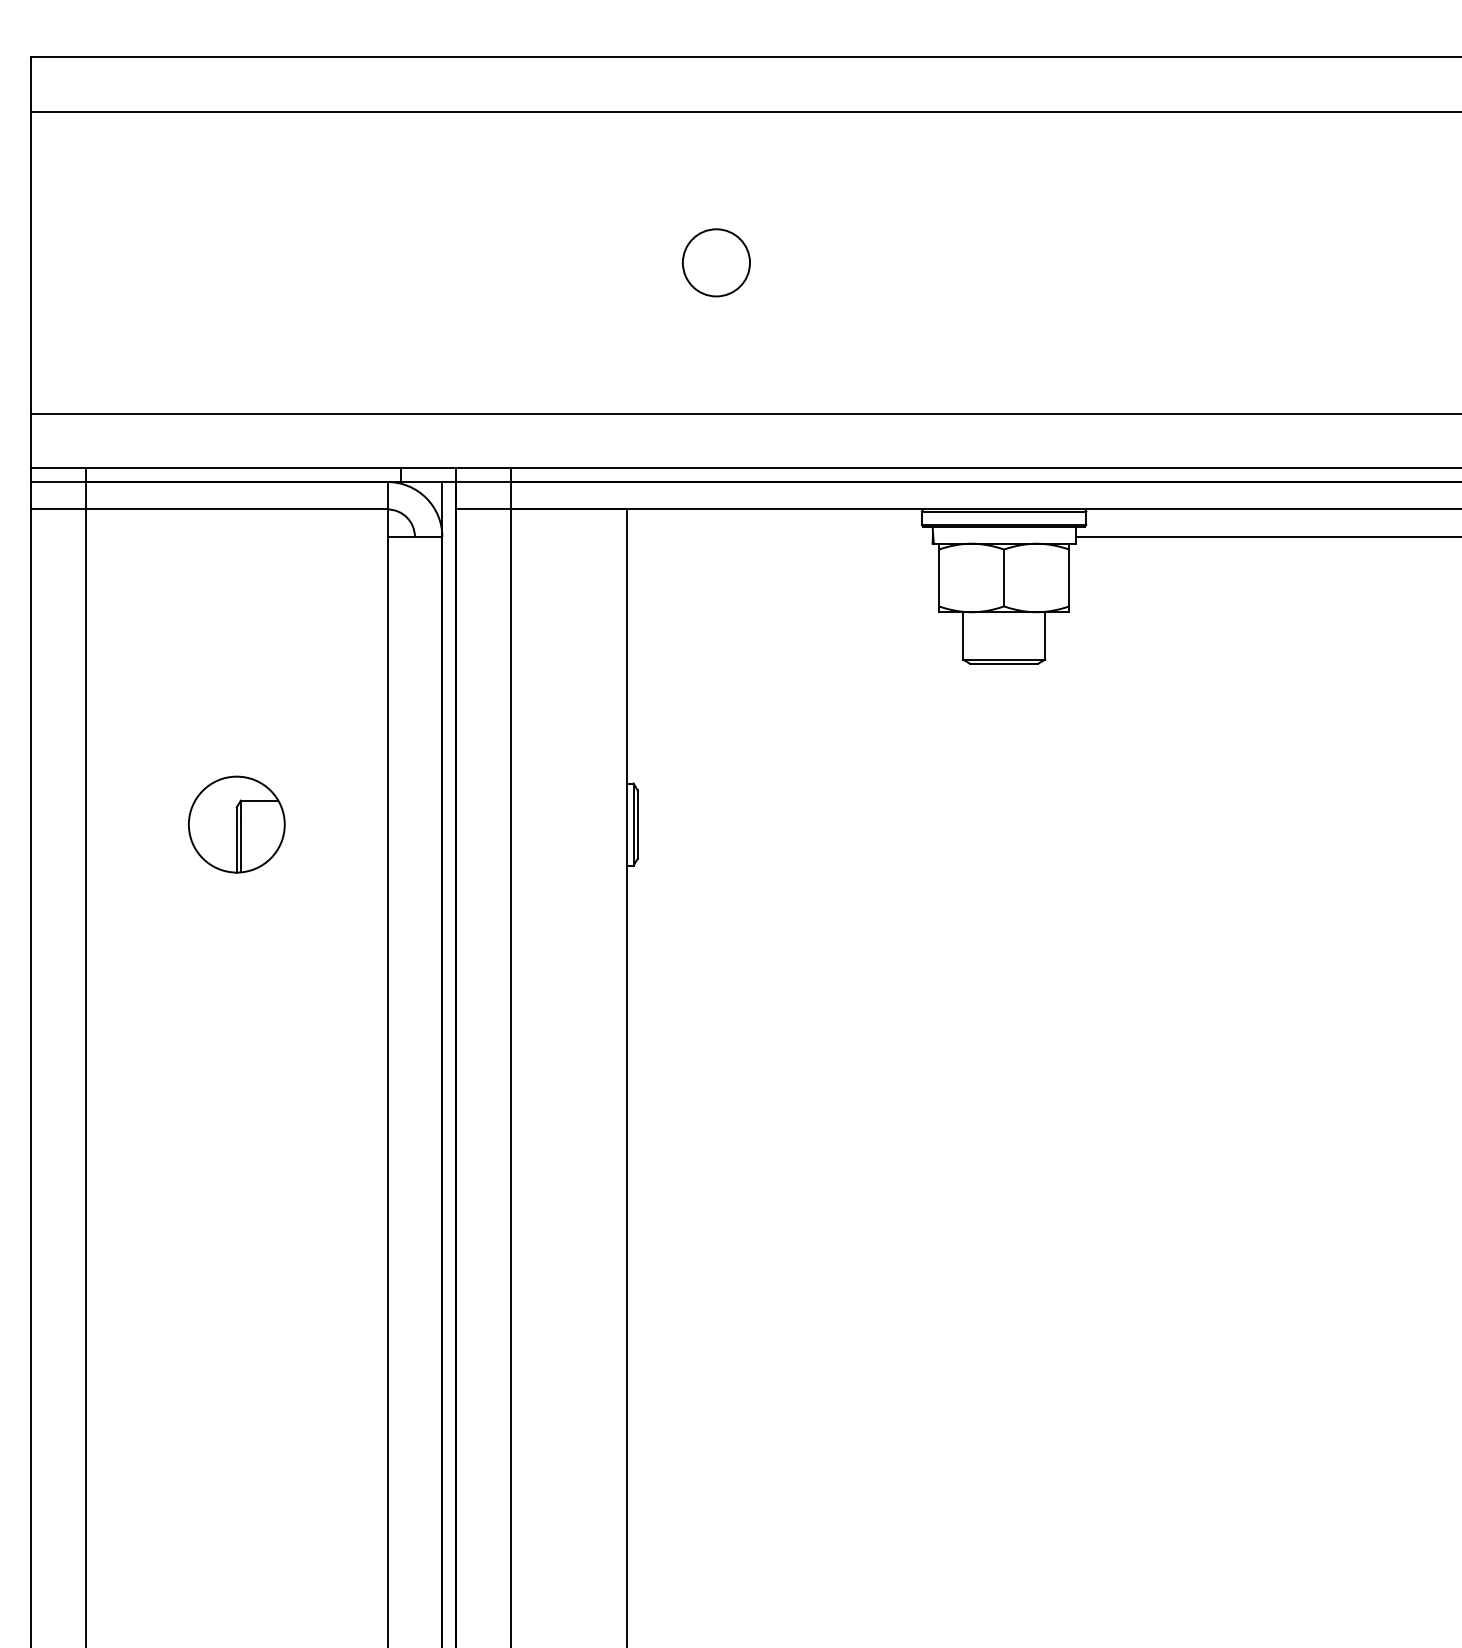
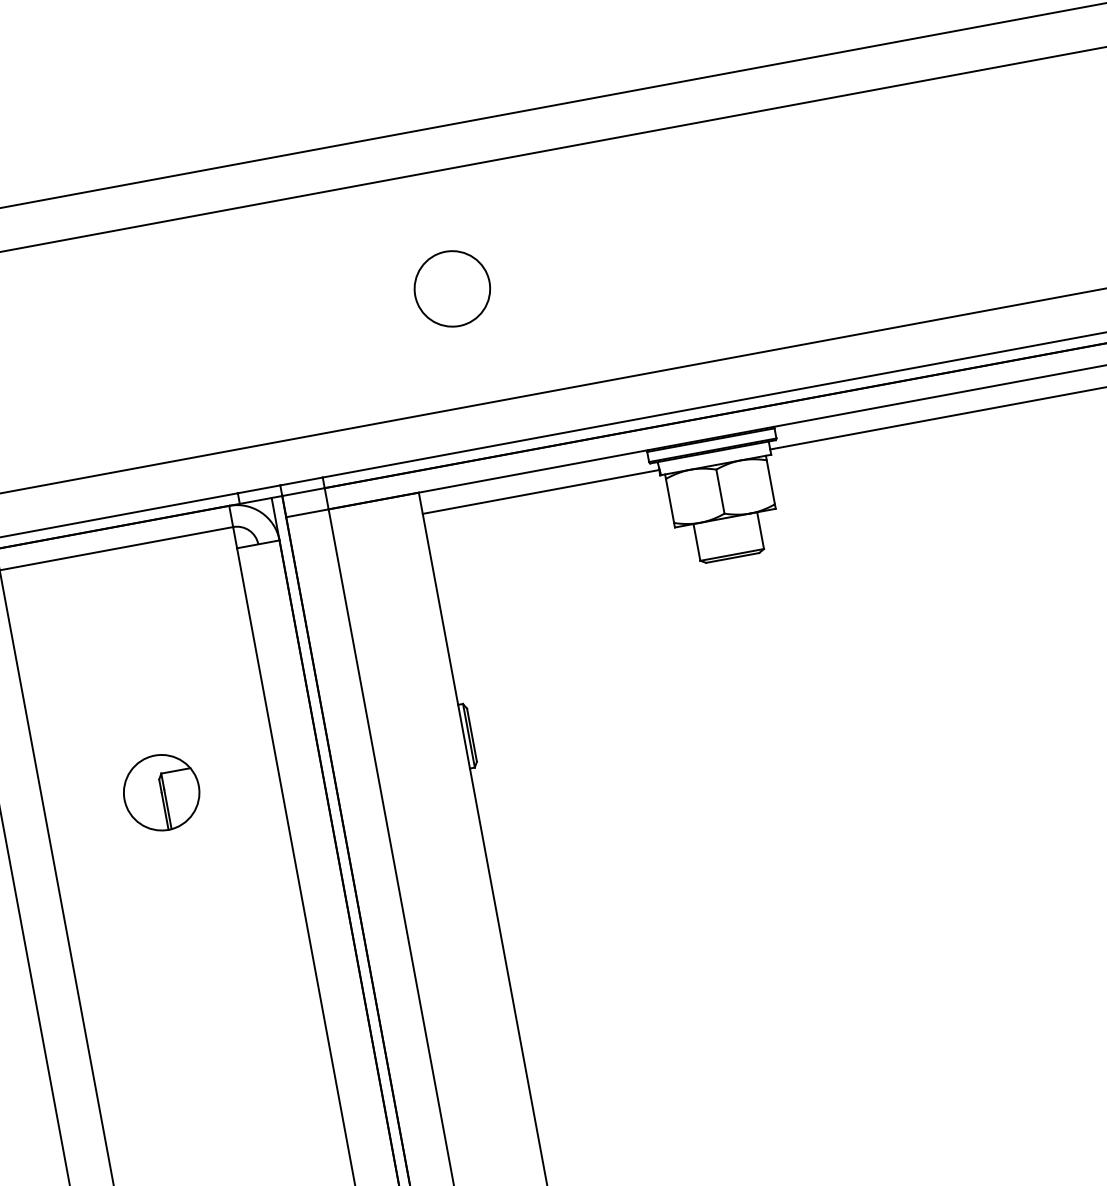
circle: (716, 262) -> (452, 288), size x1.43
line: (779, 536) -> (540, 491), added

